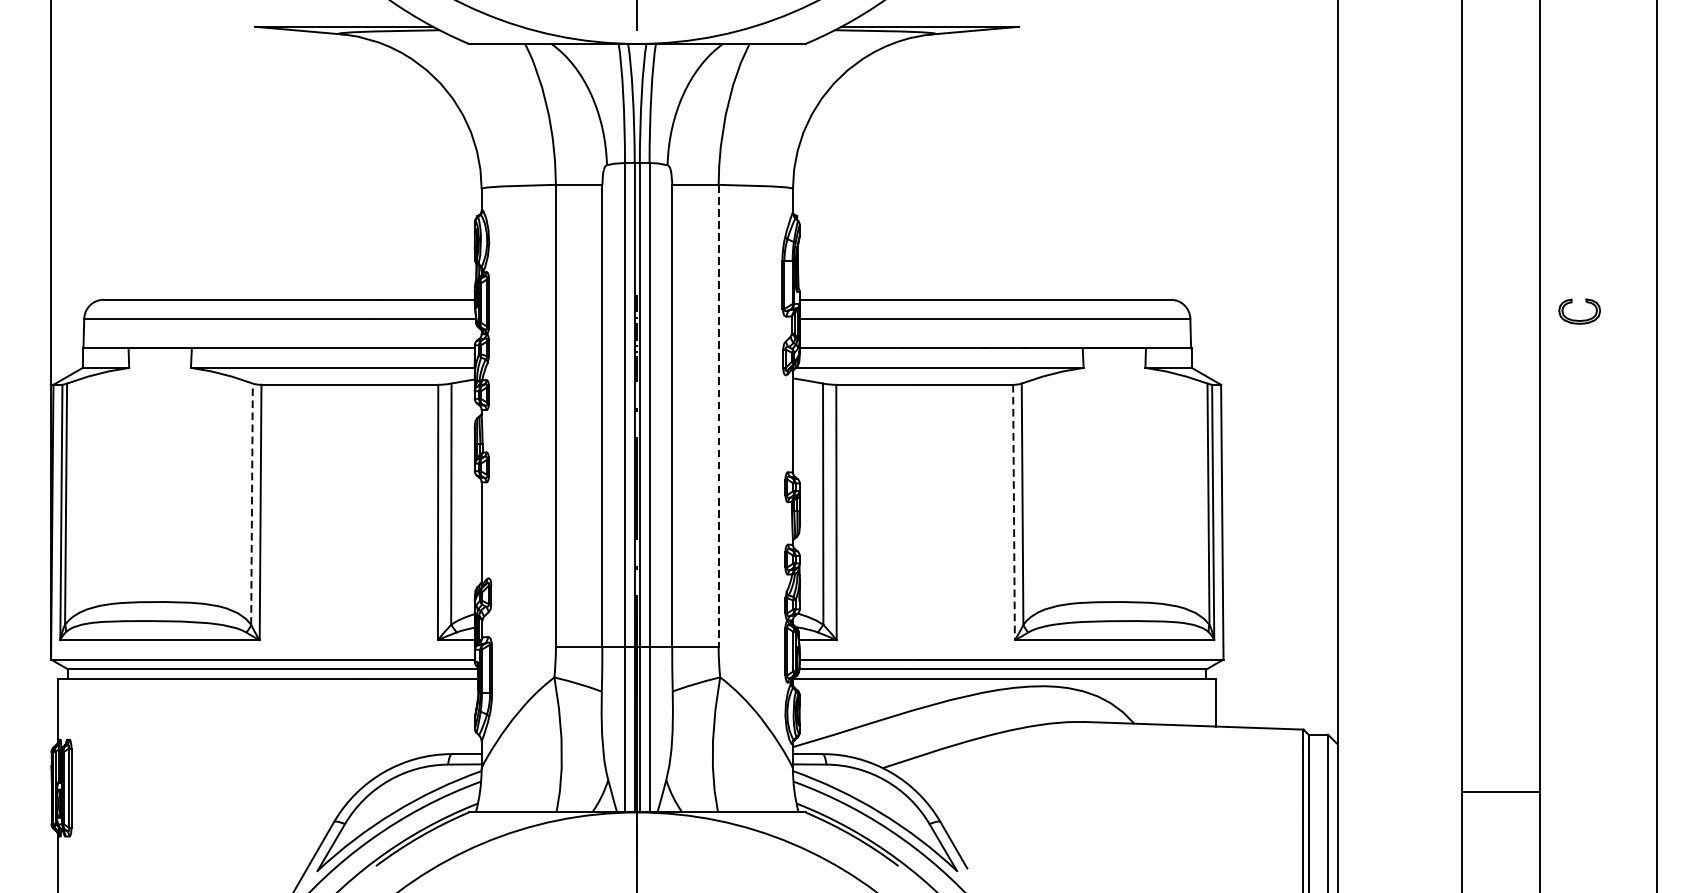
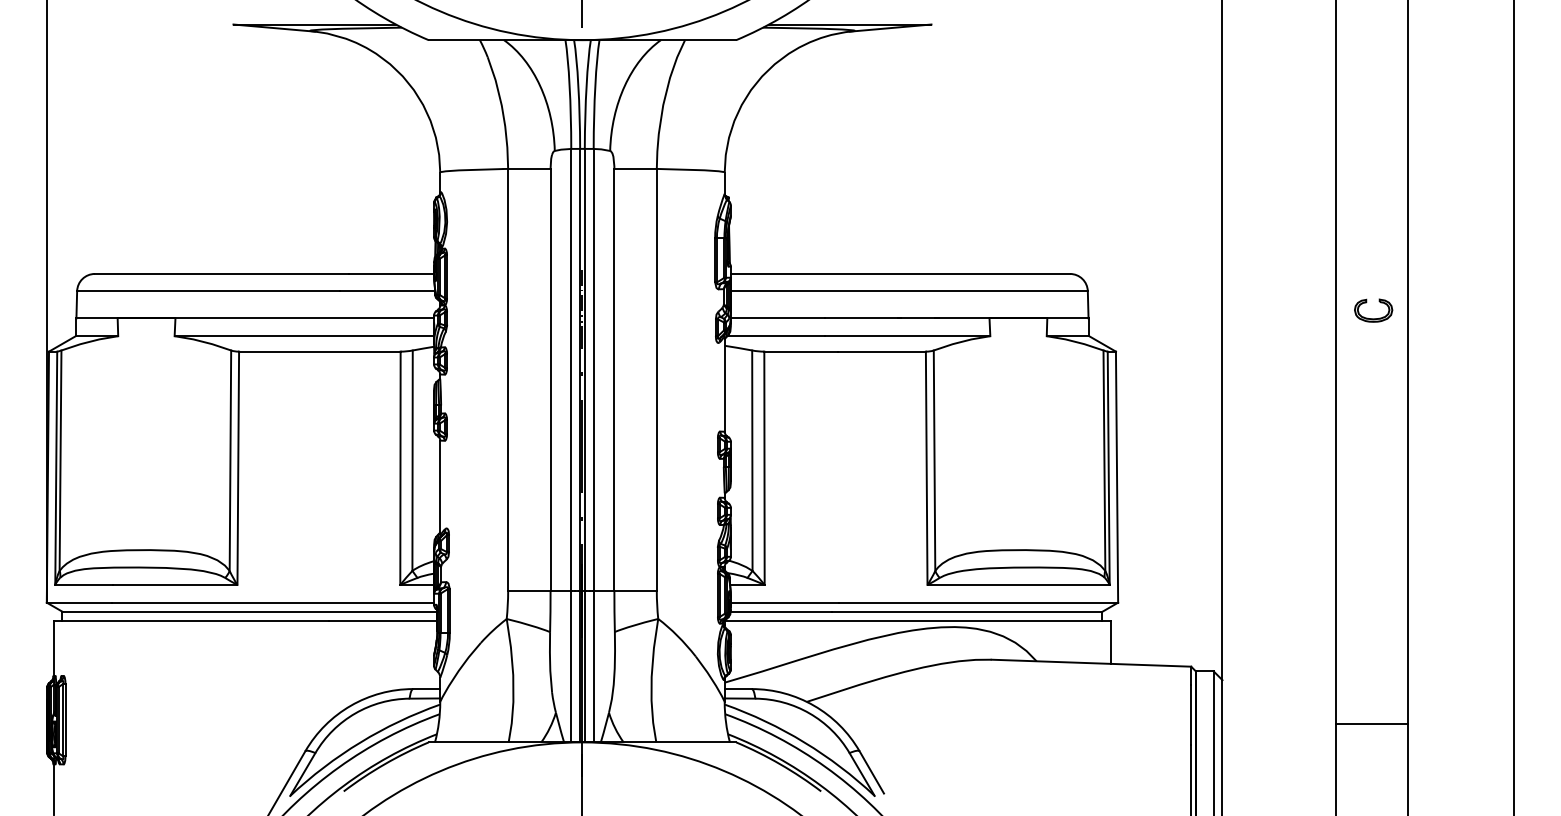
part: (1579, 320) -> (1373, 318), moved
line: (718, 416) -> (656, 380), dashed -> solid
line: (252, 503) -> (230, 460), dashed -> solid
line: (1013, 512) -> (926, 468), dashed -> solid

